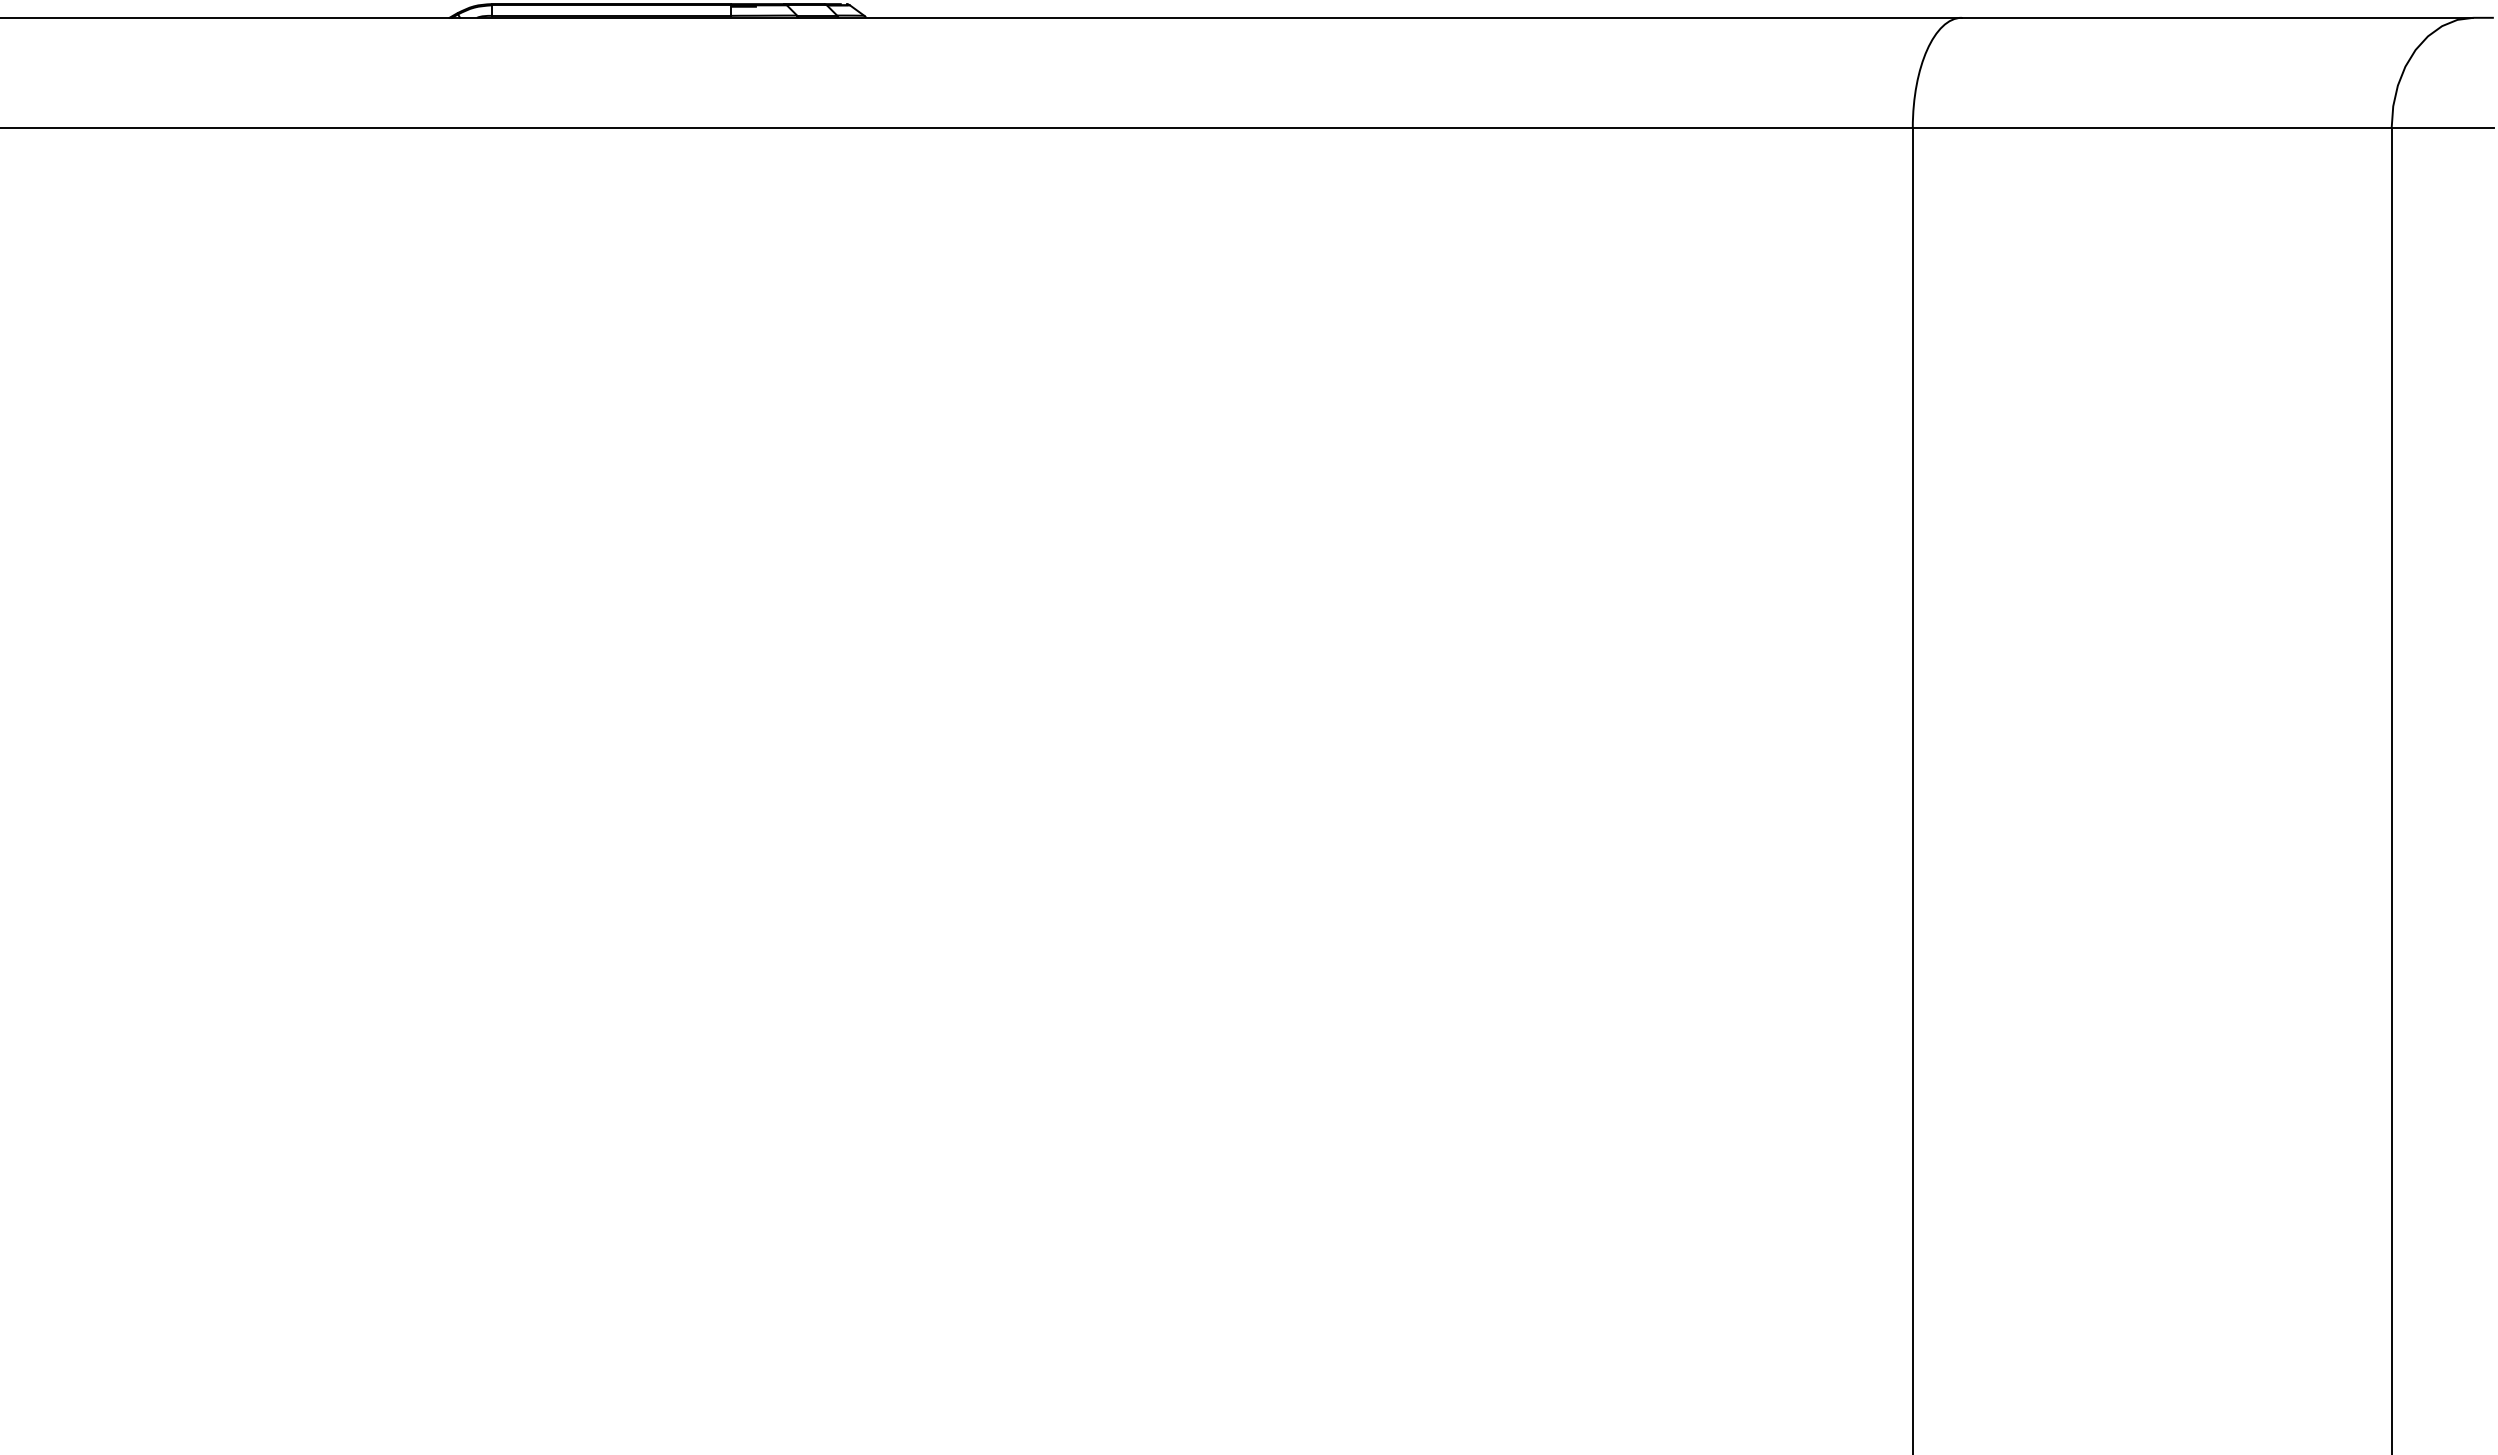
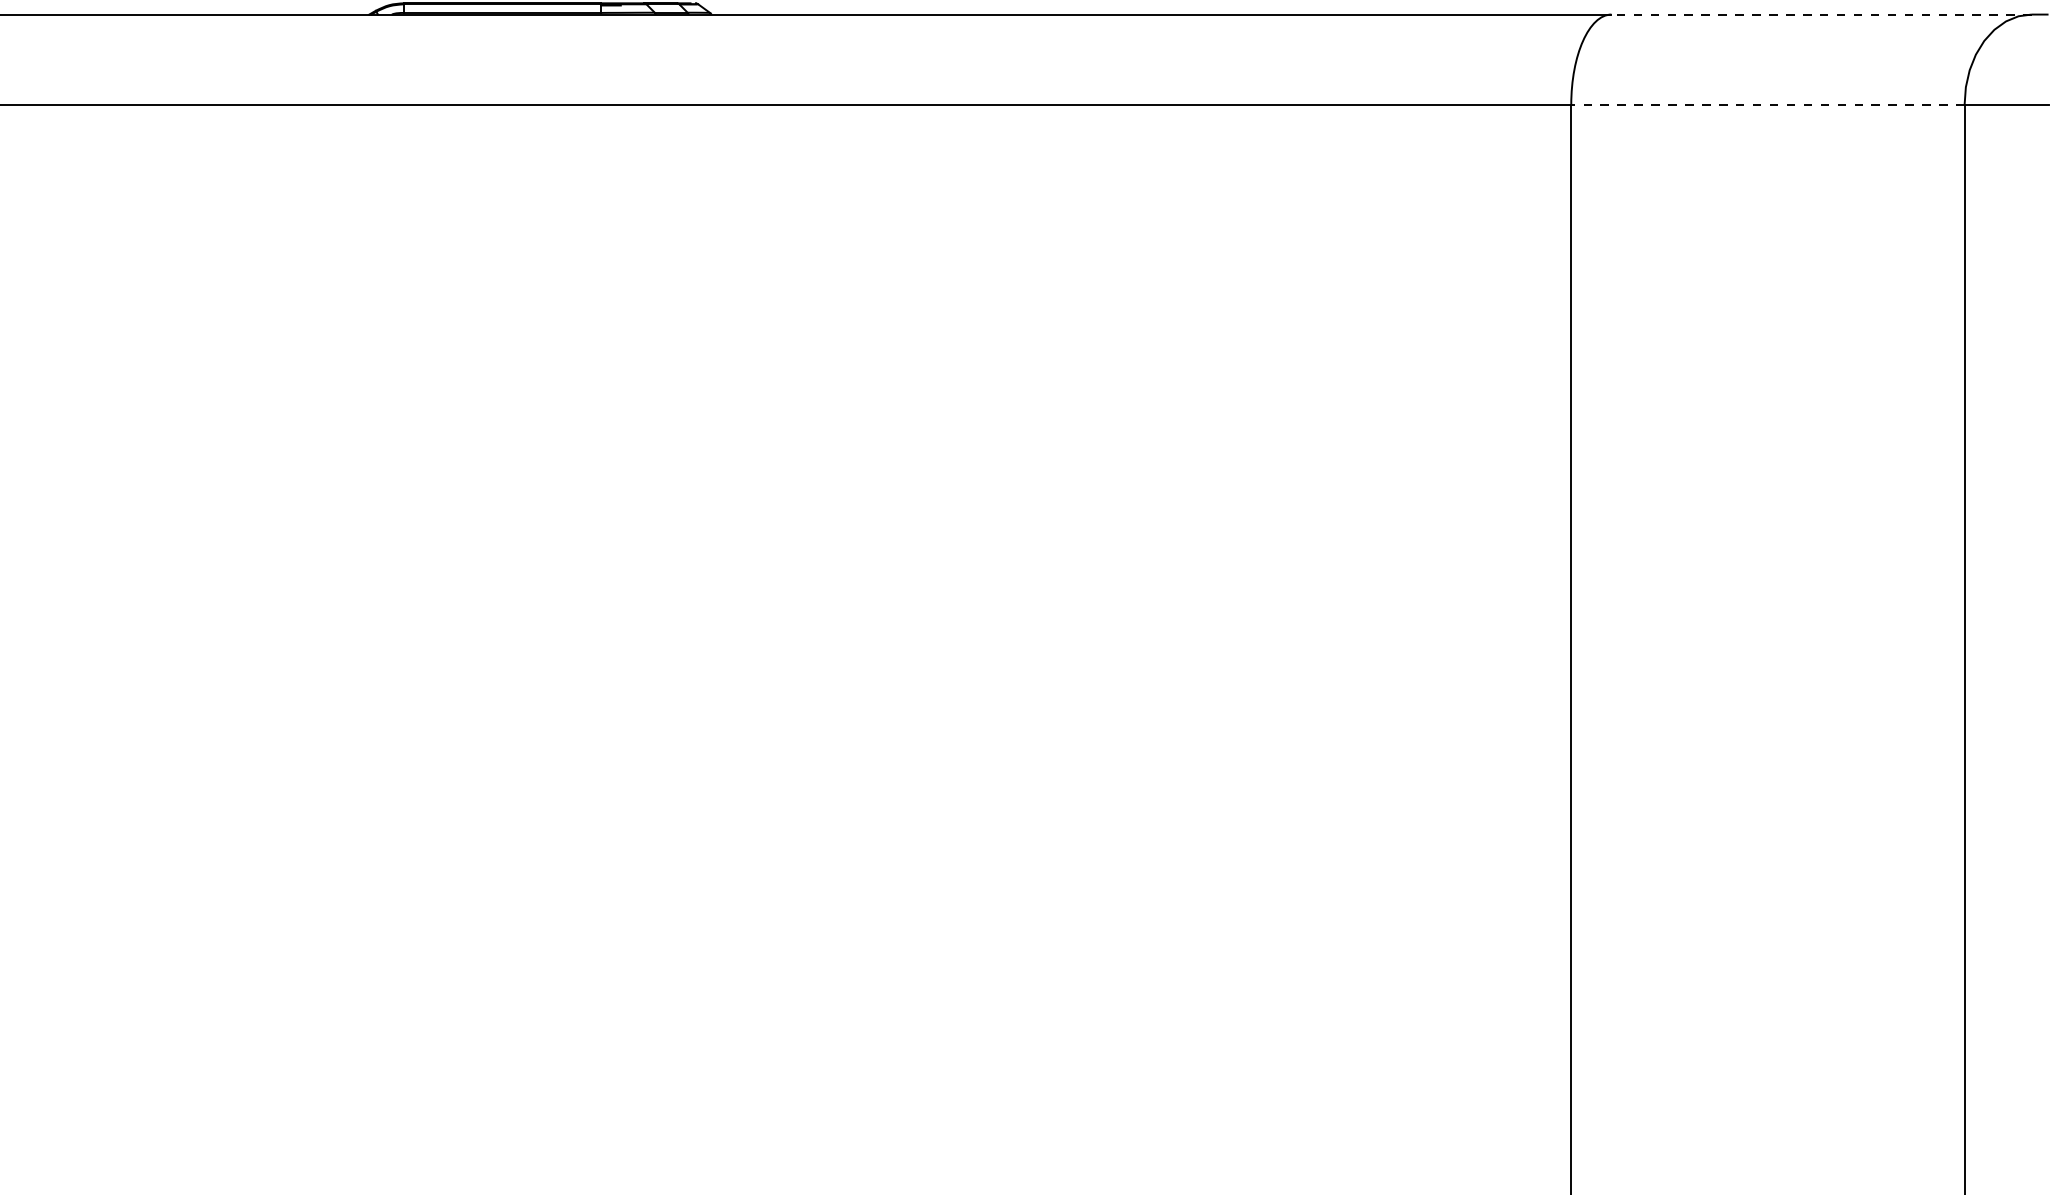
line: (2217, 17) -> (1821, 14), solid -> dashed
line: (2151, 127) -> (1767, 104), solid -> dashed

